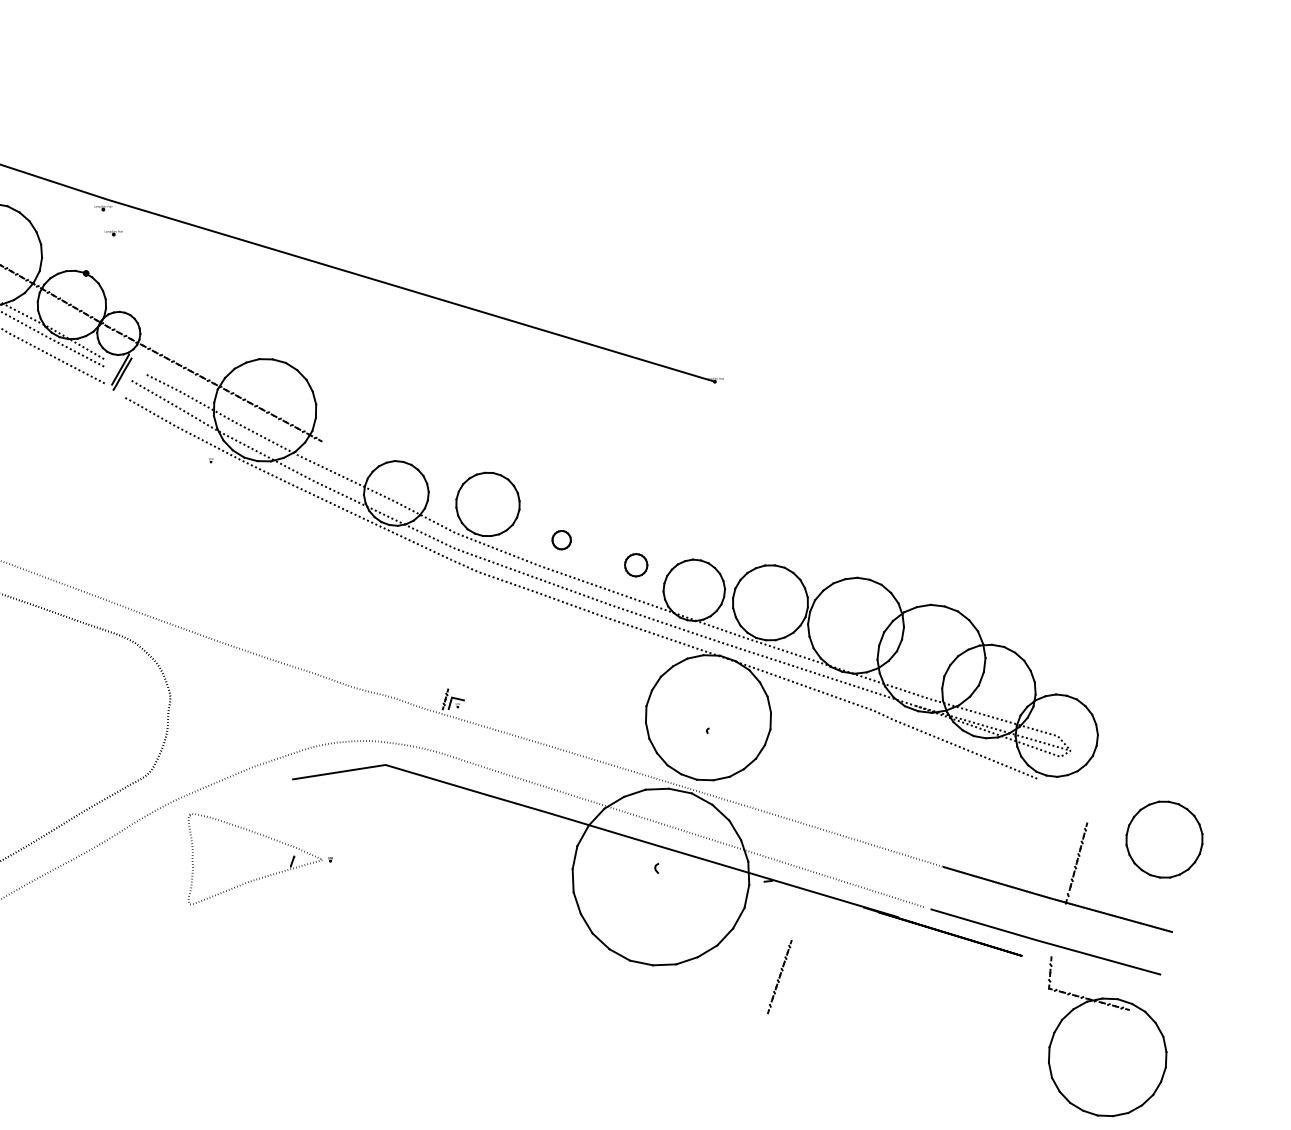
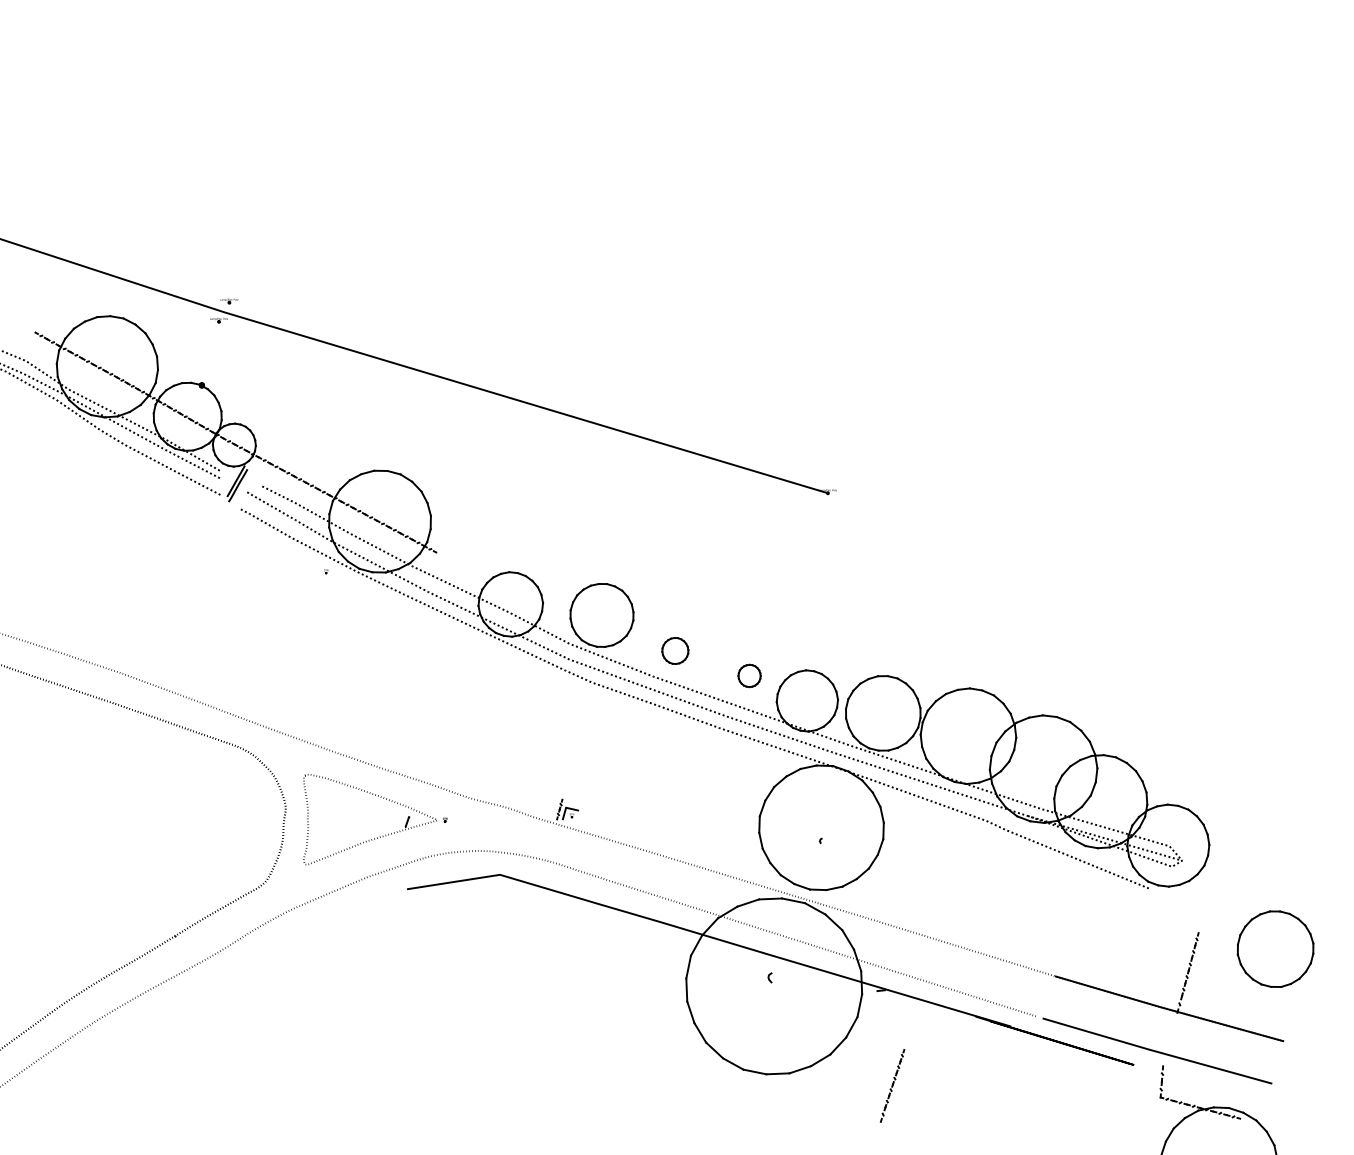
part: (113, 233) -> (229, 301), moved
part: (561, 539) -> (675, 650), size x1.43
part: (267, 875) -> (382, 835), moved

